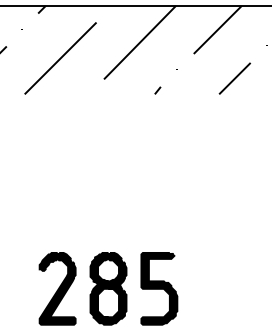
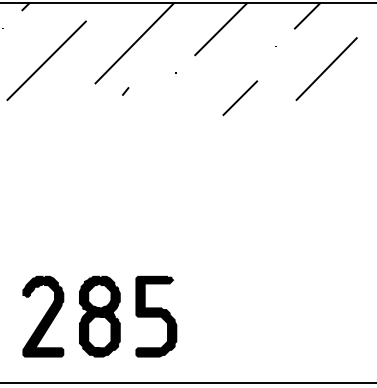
line: (235, 77) -> (240, 97), moved
line: (157, 90) -> (125, 91), moved

